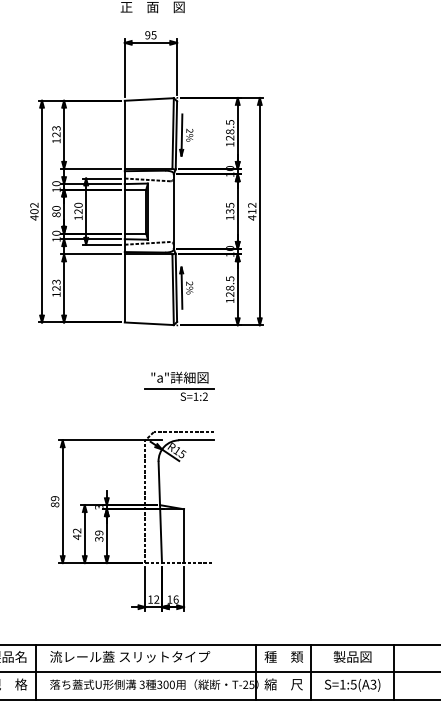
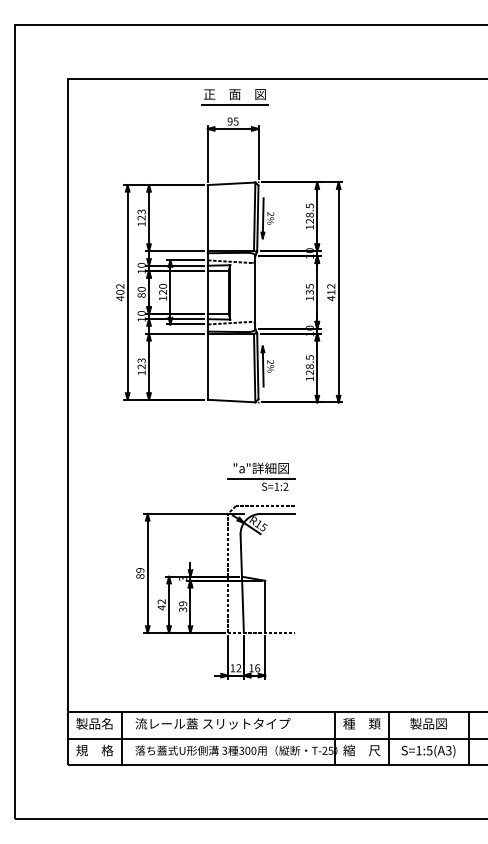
line: (152, 18) -> (234, 105), added
part: (180, 386) -> (261, 476), moved

